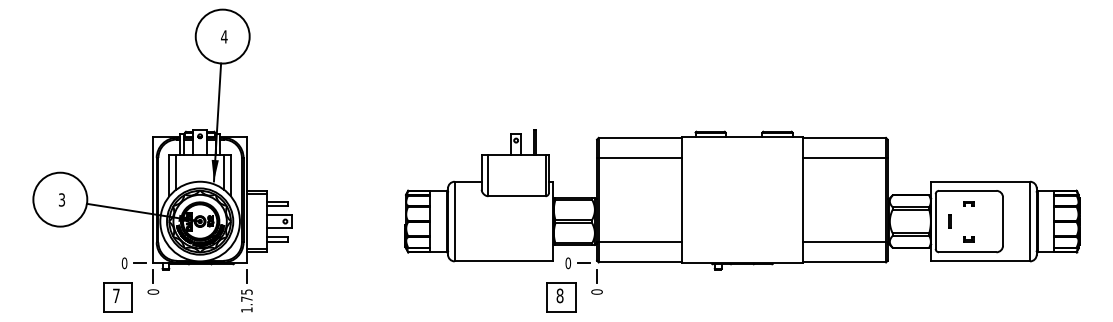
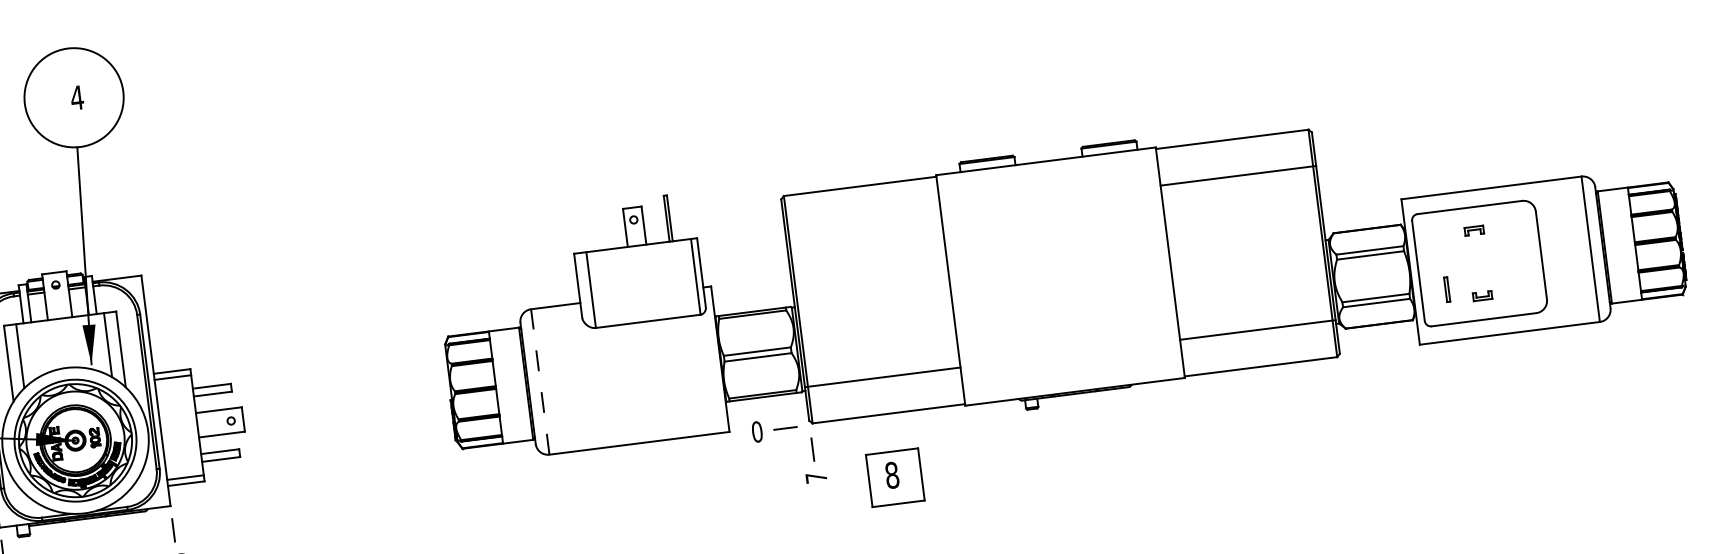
line: (639, 157) -> (862, 222), removed
line: (454, 221) -> (539, 381), solid -> dashed
part: (949, 221) -> (1446, 289), moved
text: (596, 291) -> (815, 476), 0 -> 7
part: (561, 297) -> (895, 477), moved

